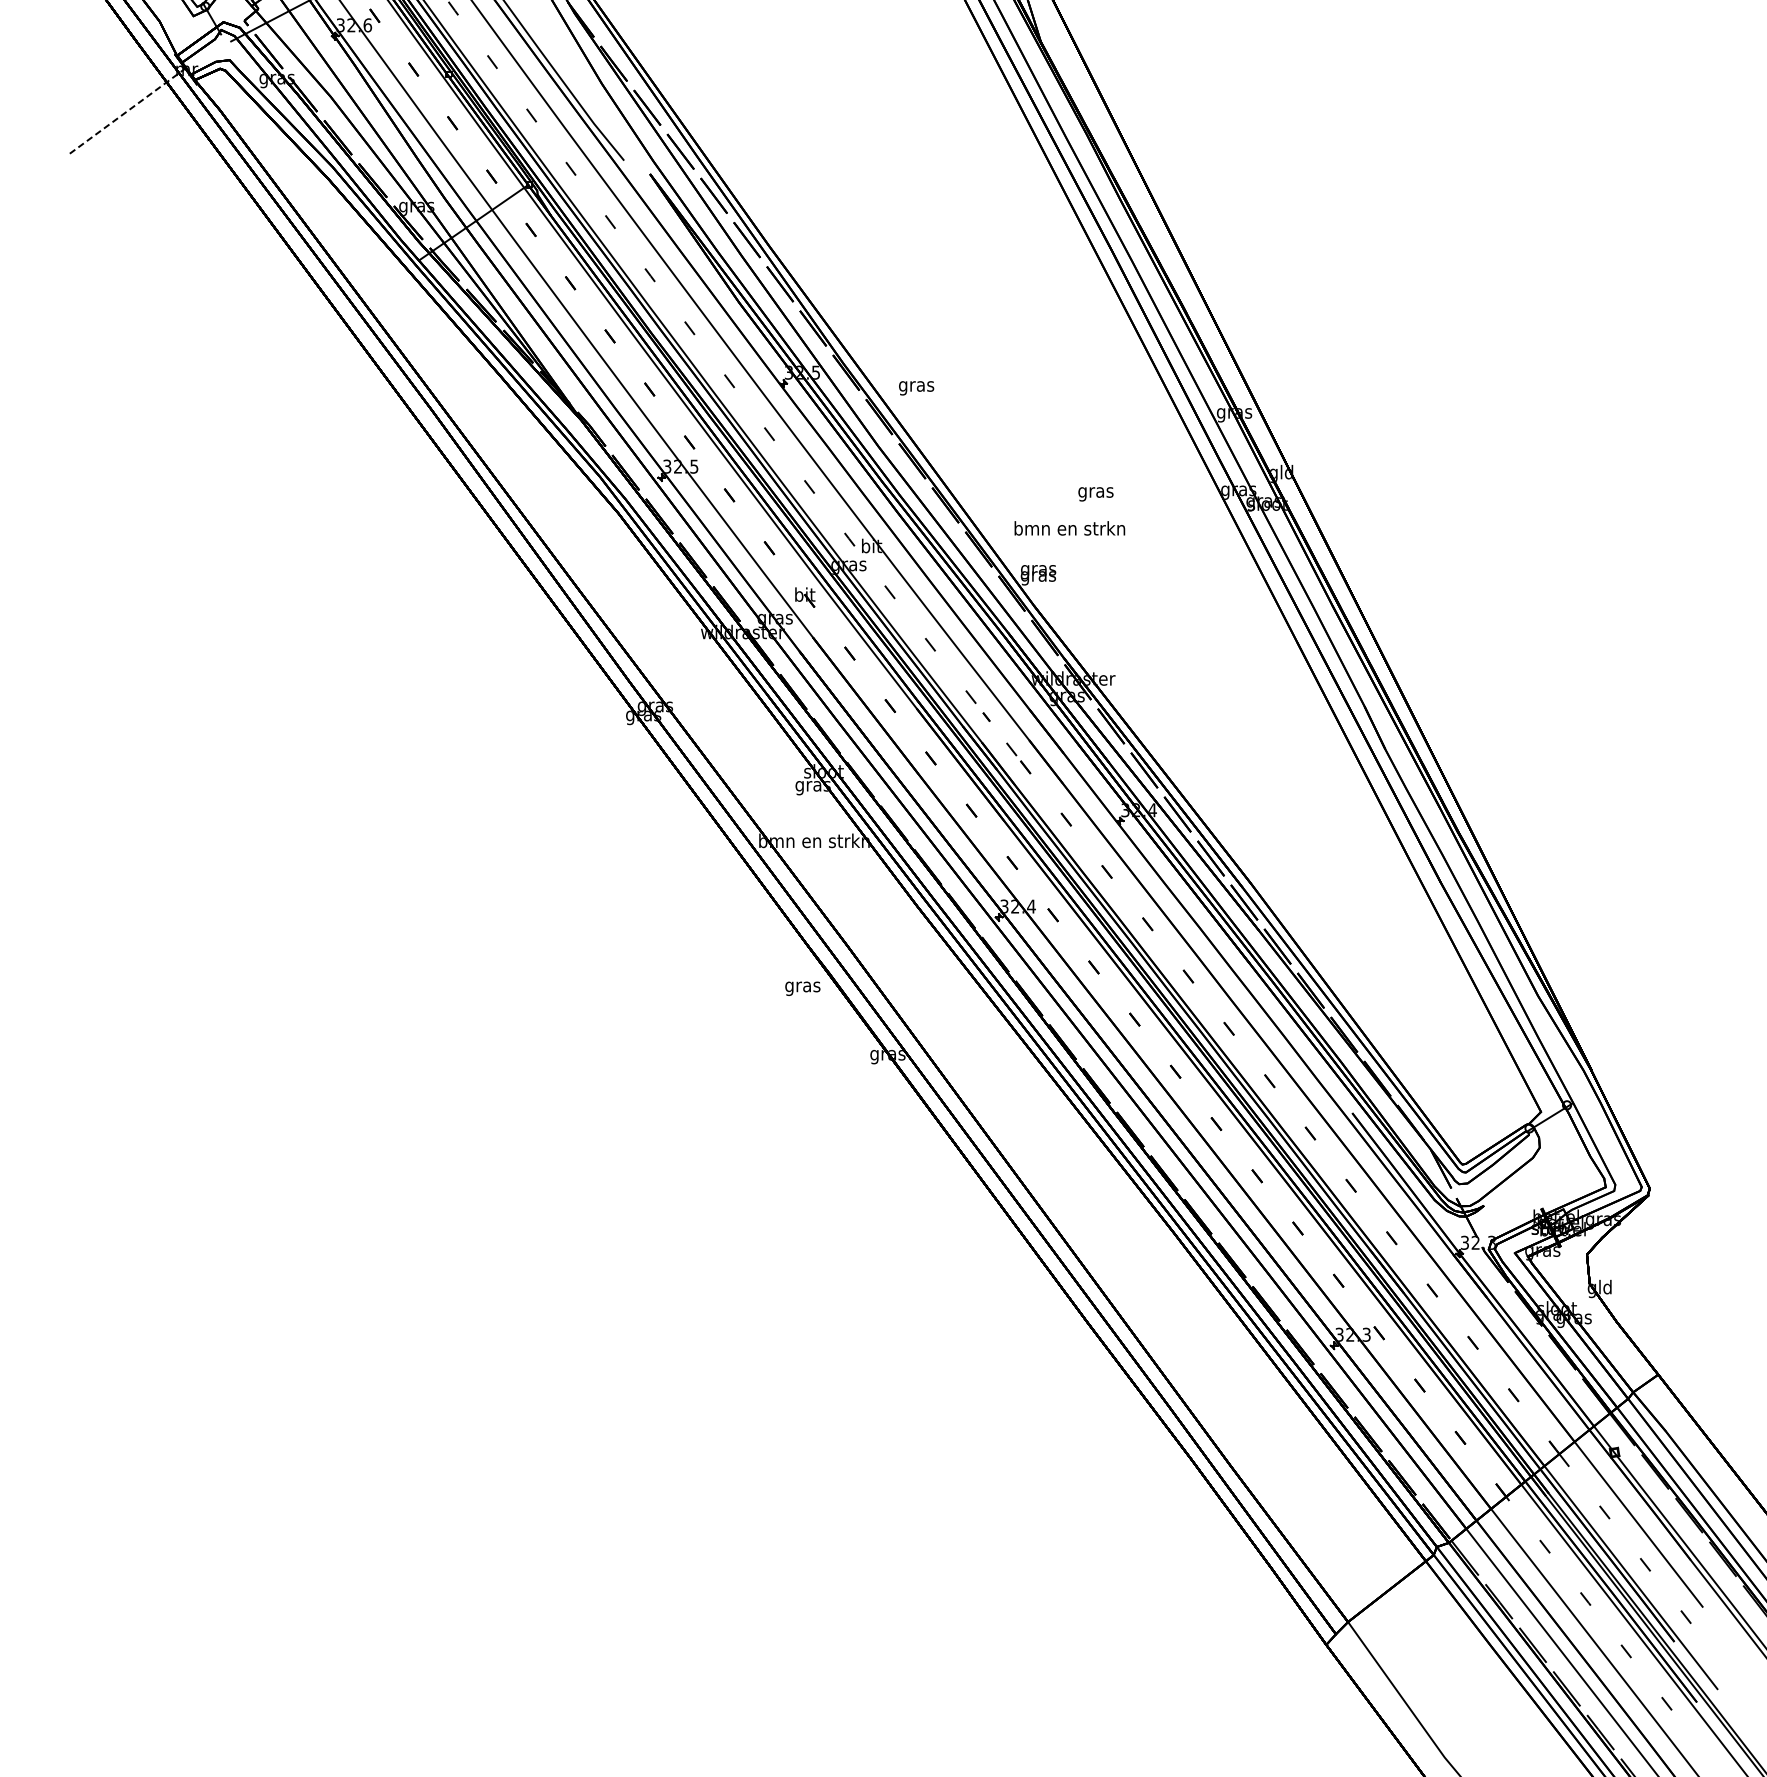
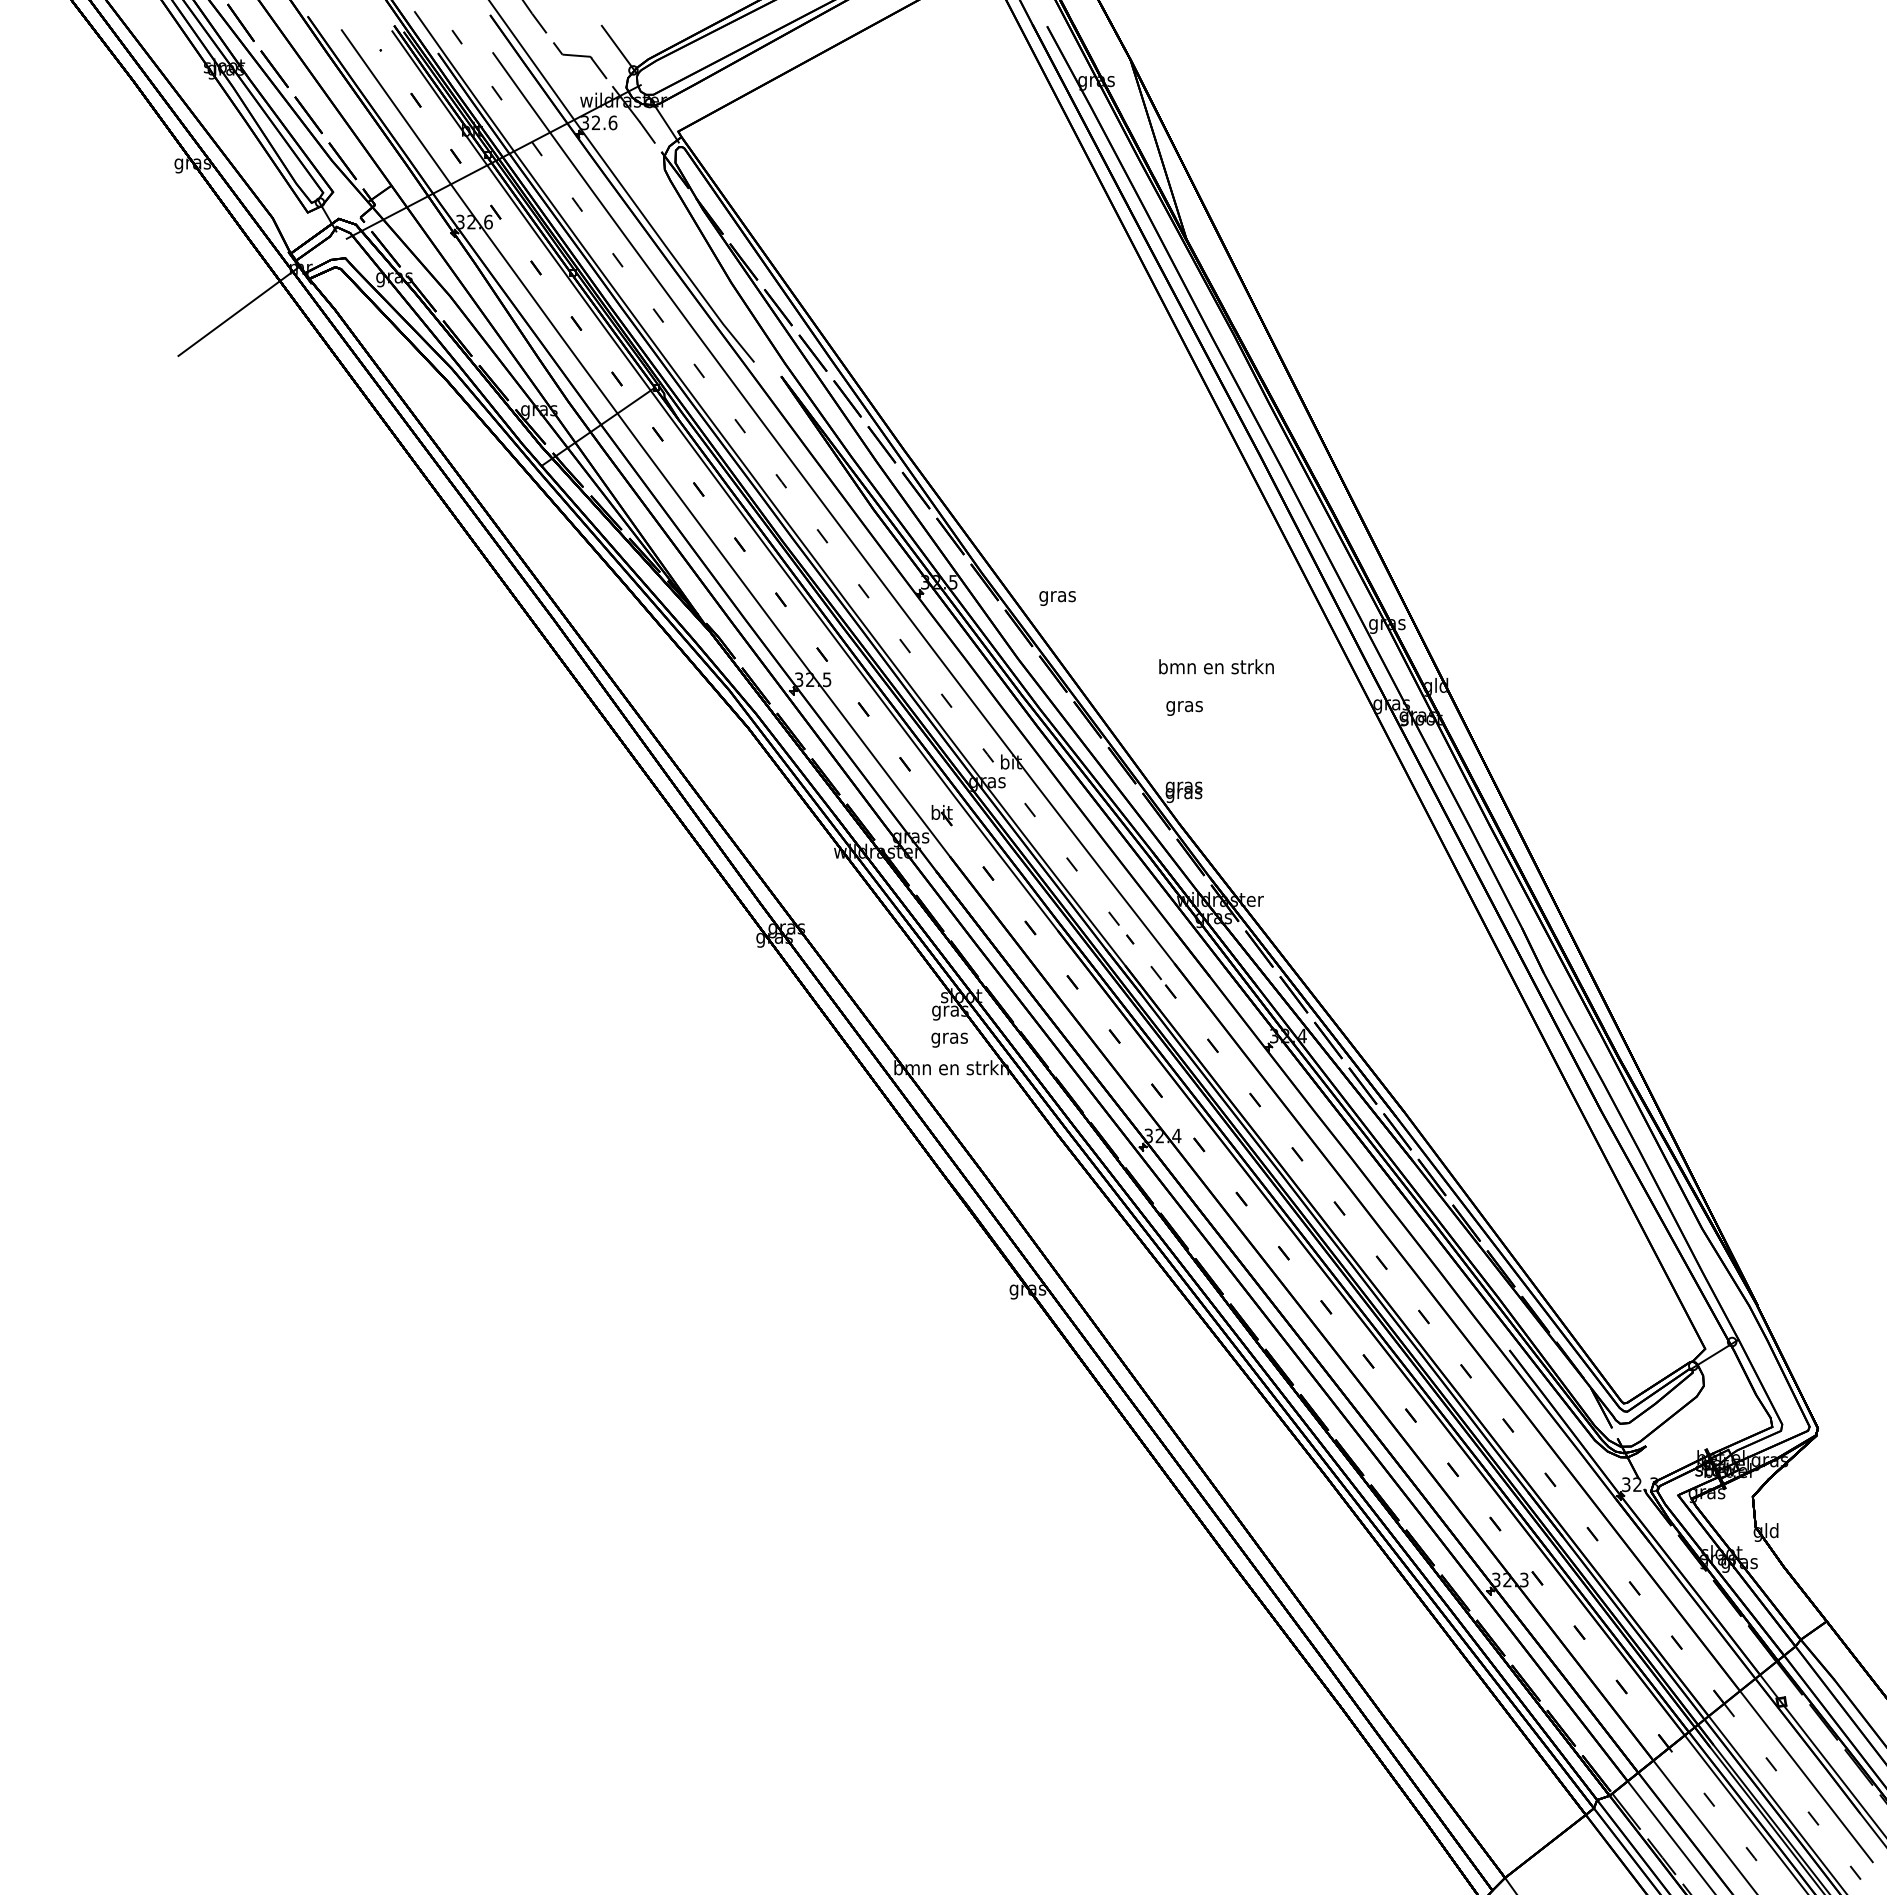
line: (127, 111) -> (239, 311), dashed -> solid
text: (1095, 494) -> (1184, 708), moved
text: (1069, 528) -> (1216, 666), moved
text: (802, 988) -> (949, 1039), moved

